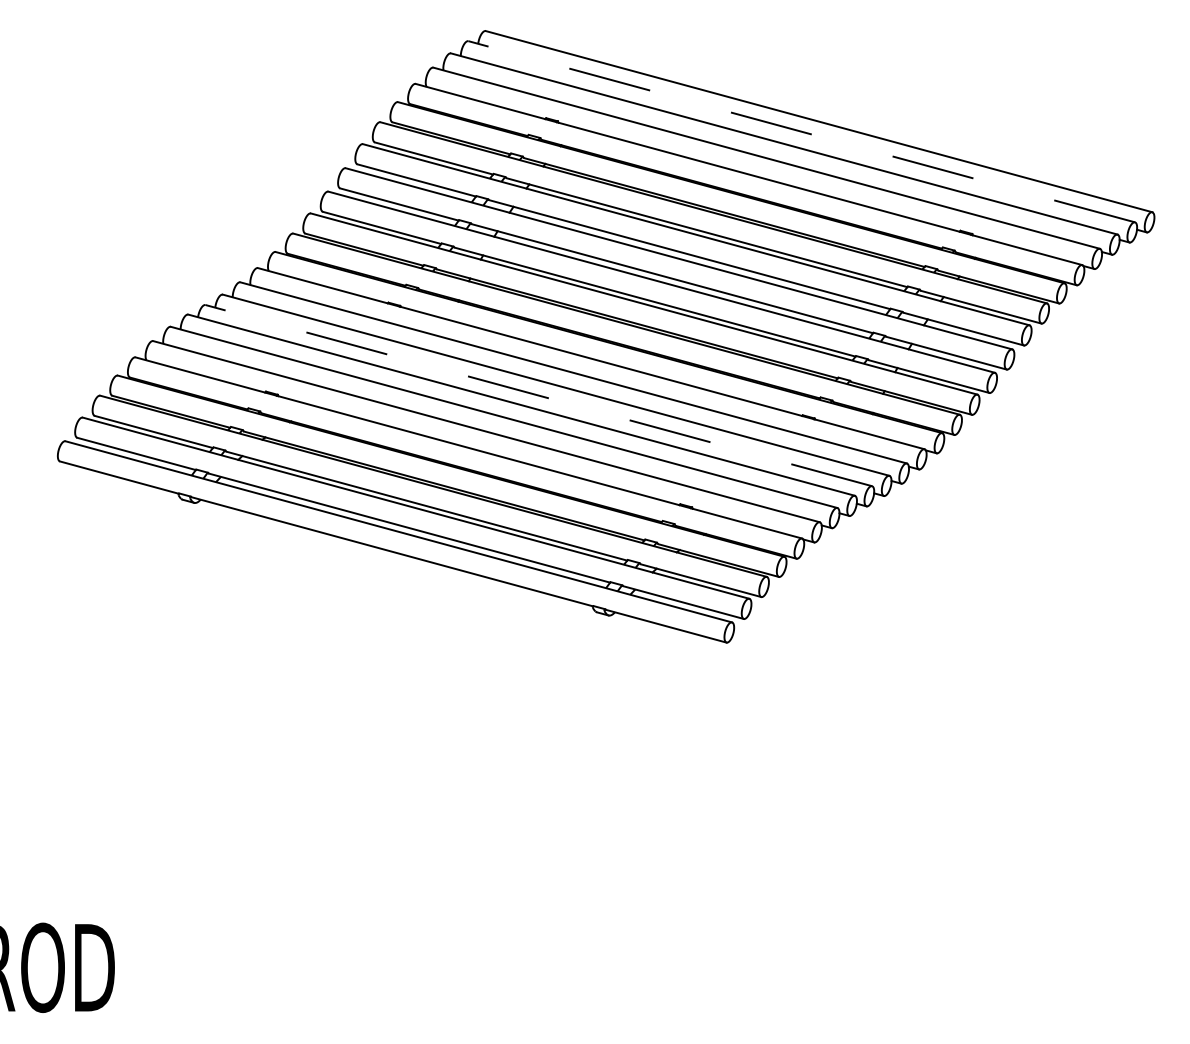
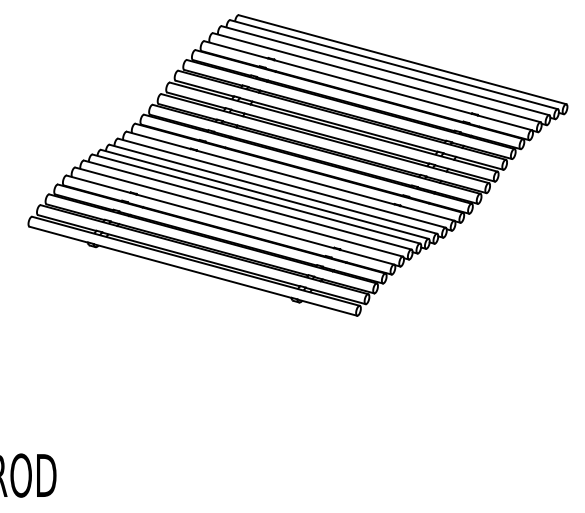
line: (802, 131) -> (394, 64), dashed -> solid
line: (538, 395) -> (264, 194), dashed -> solid

